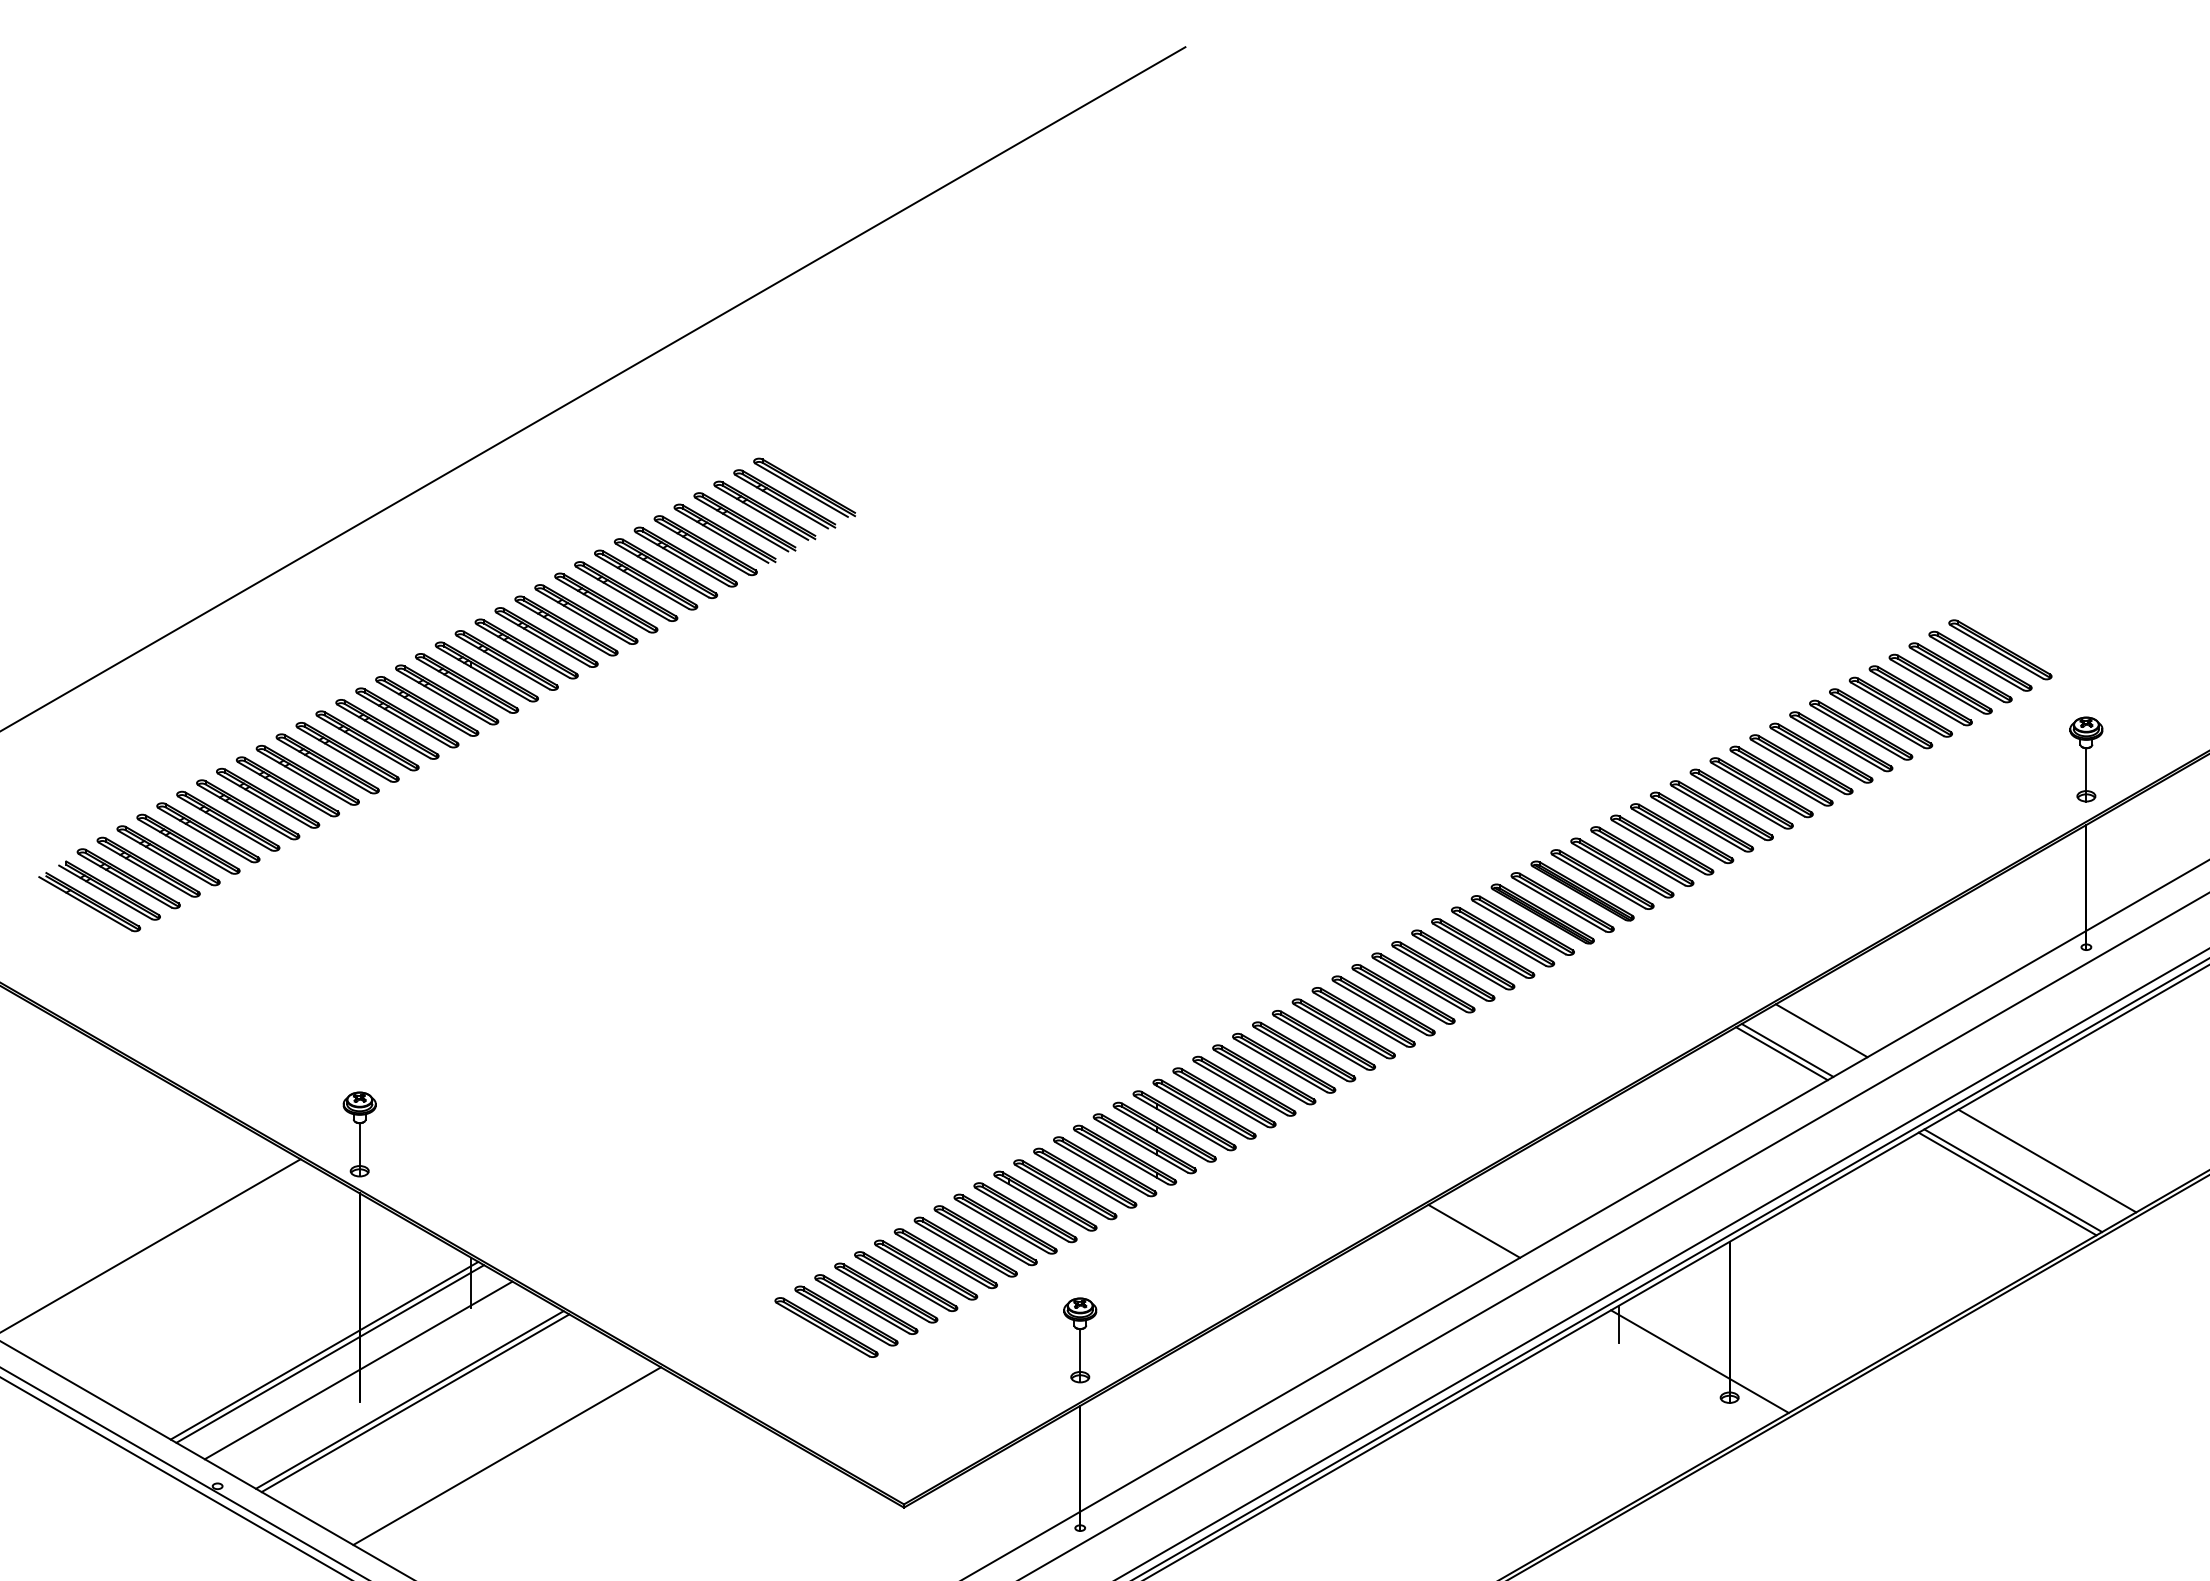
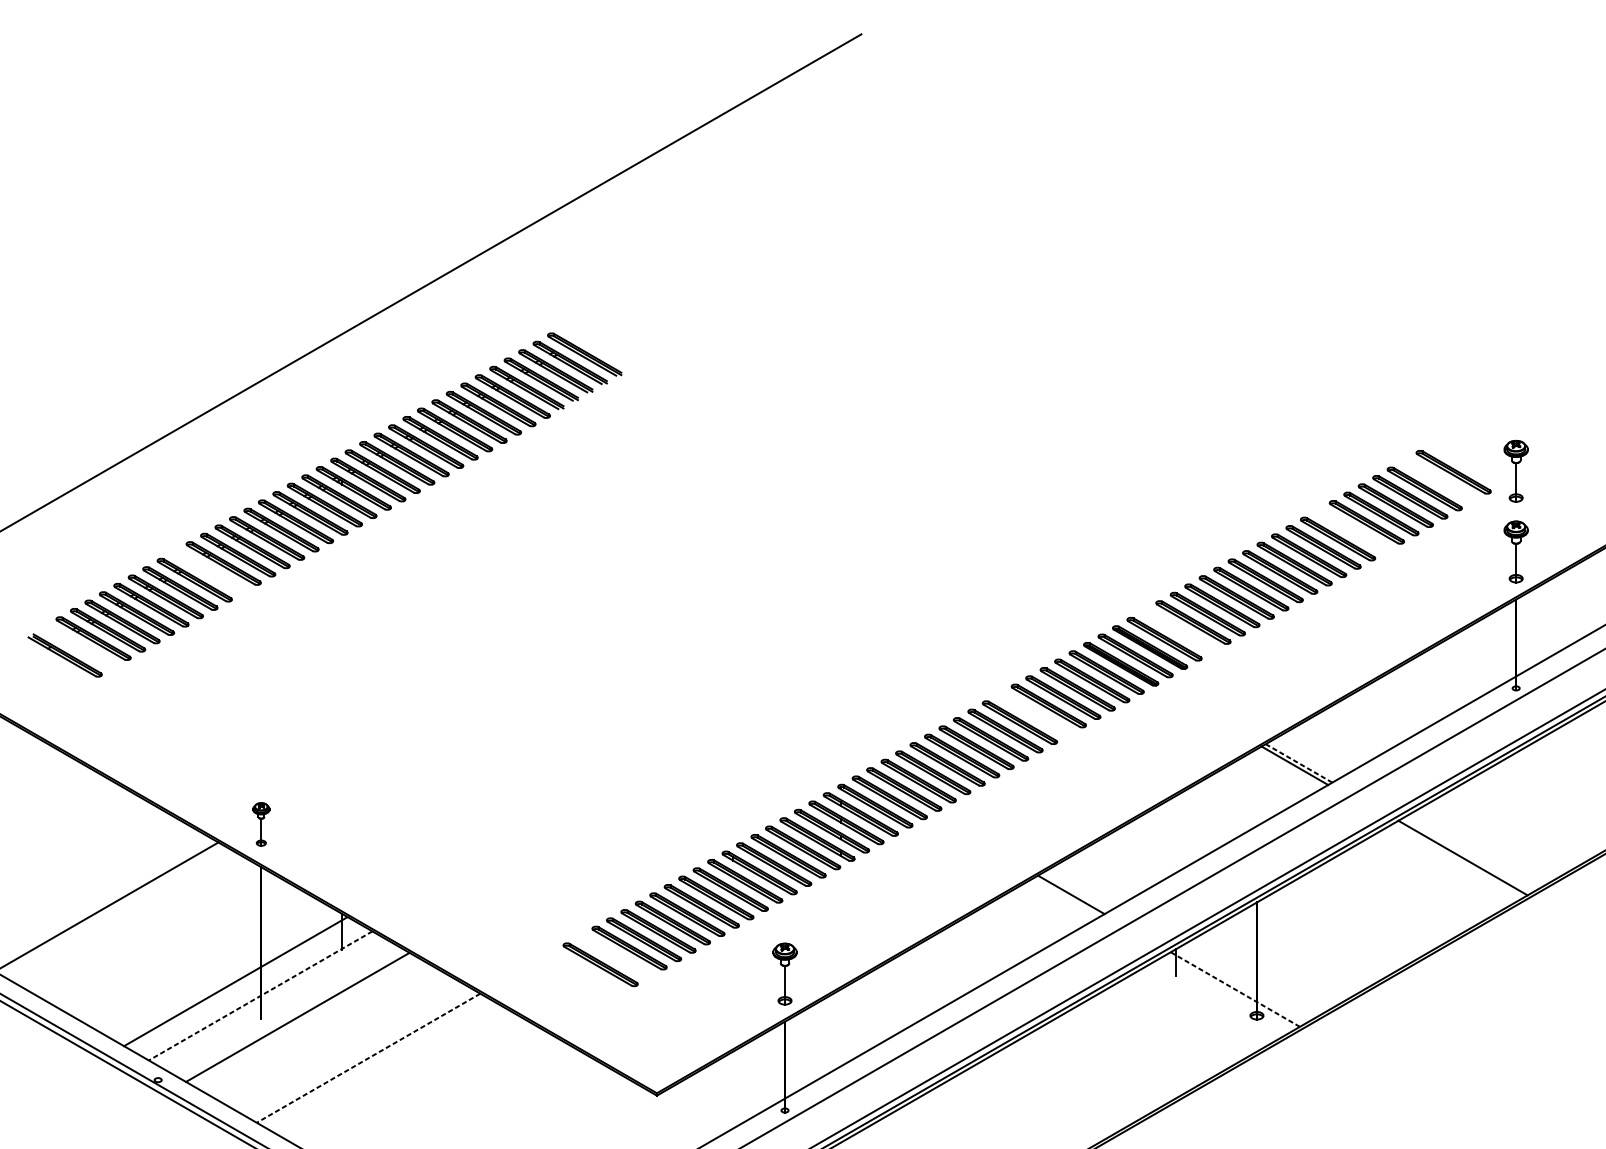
part: (2086, 648) -> (1516, 471), added
part: (1980, 660) -> (1439, 480), removed
part: (1861, 729) -> (1352, 530), removed
part: (287, 786) -> (208, 571), removed
part: (1622, 867) -> (1179, 630), removed
part: (109, 890) -> (79, 647), removed
part: (1423, 982) -> (1034, 714), removed
line: (1821, 1030) -> (1323, 748), removed
line: (1787, 1050) -> (1298, 763), solid -> dashed
part: (359, 1134) -> (261, 824), size x0.7
line: (2047, 1160) -> (1487, 843), removed
line: (2007, 1183) -> (1458, 860), removed
part: (846, 1315) -> (615, 956), removed
line: (330, 1353) -> (240, 983), removed
line: (1699, 1361) -> (1235, 989), solid -> dashed
line: (358, 1370) -> (260, 995), solid -> dashed
line: (415, 1403) -> (301, 1019), removed
line: (507, 1456) -> (368, 1058), solid -> dashed

